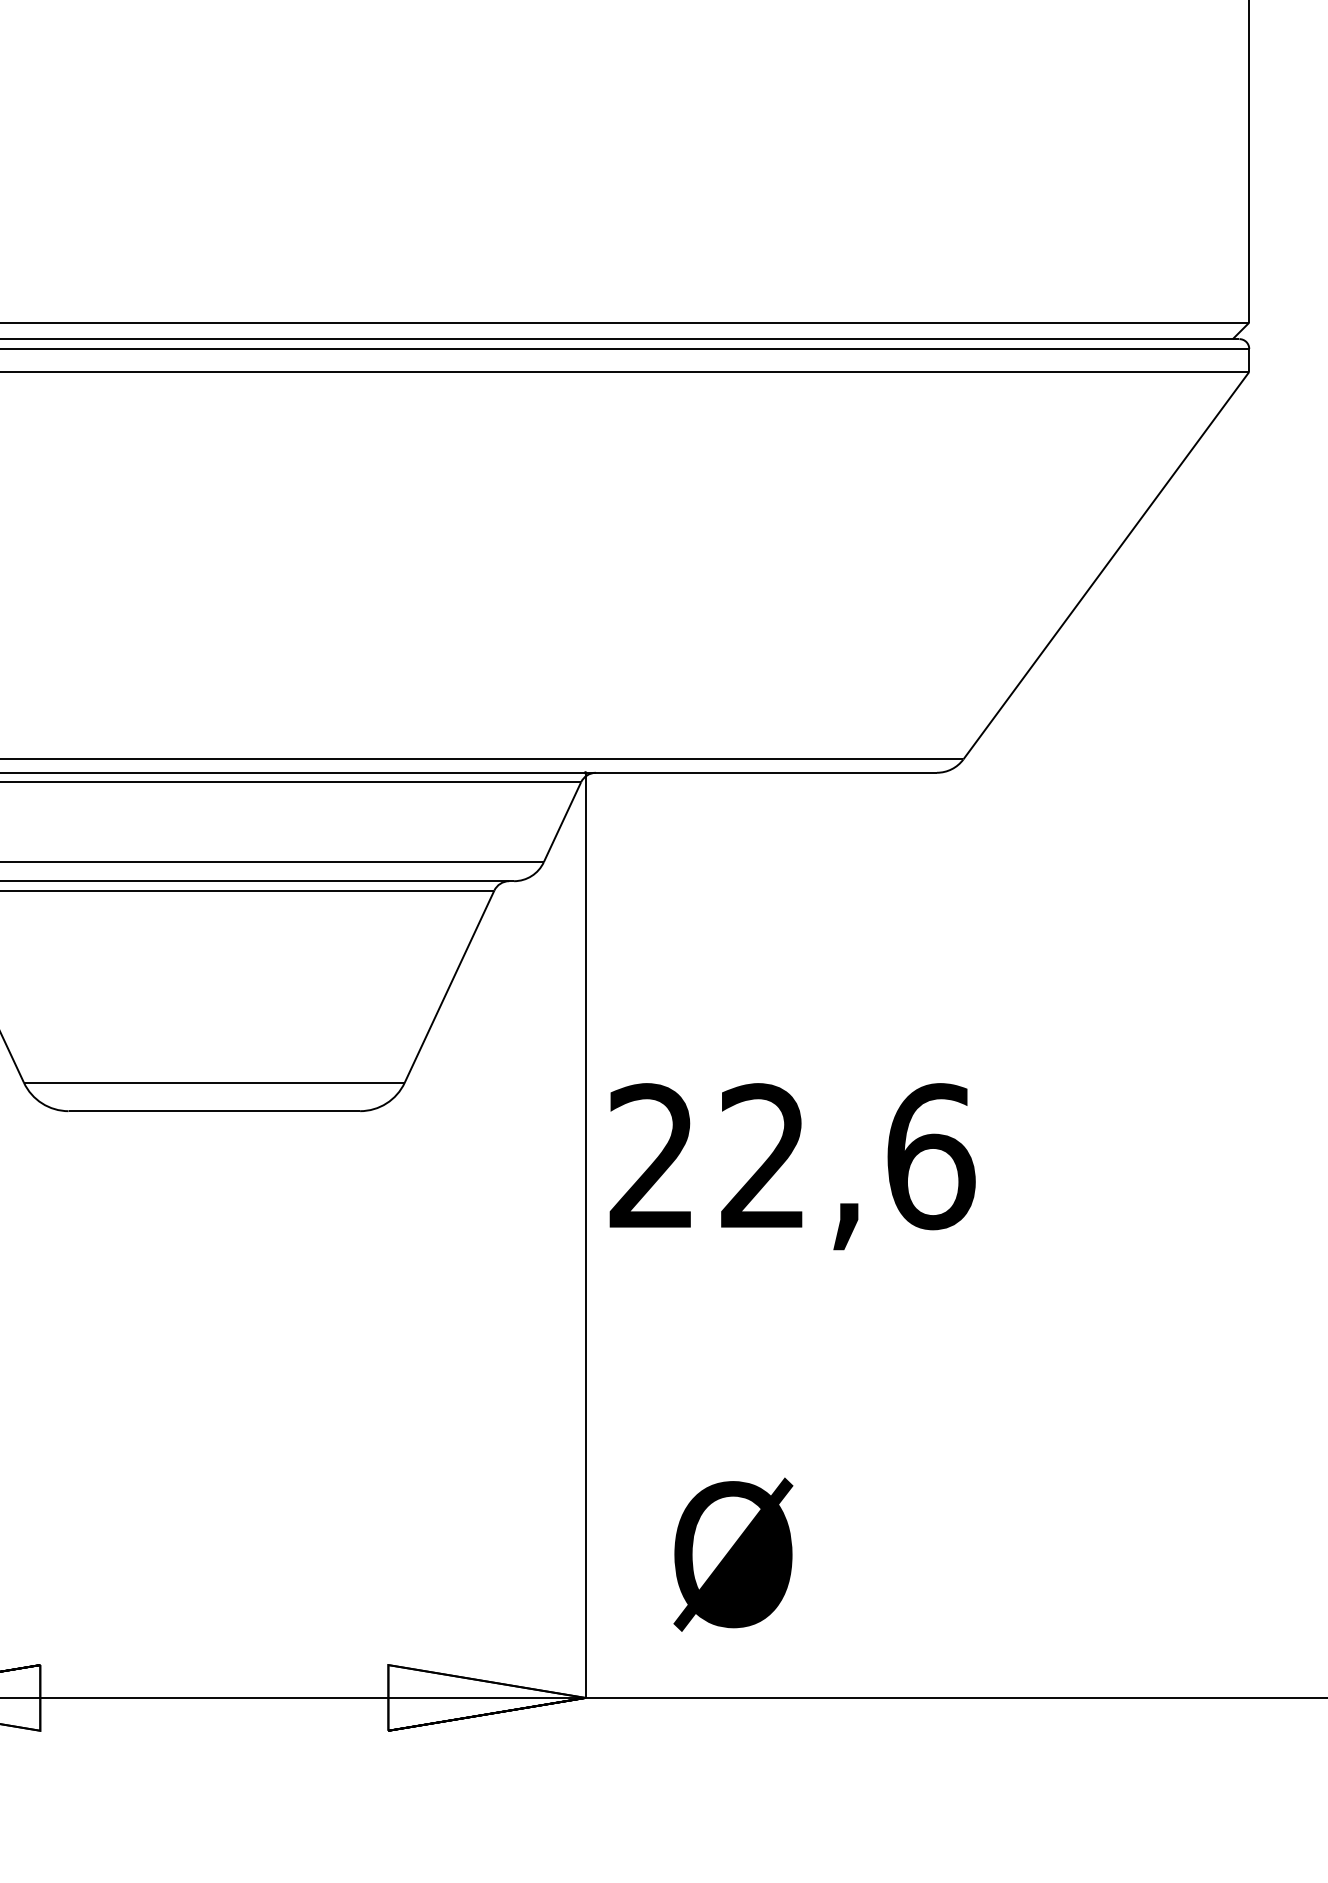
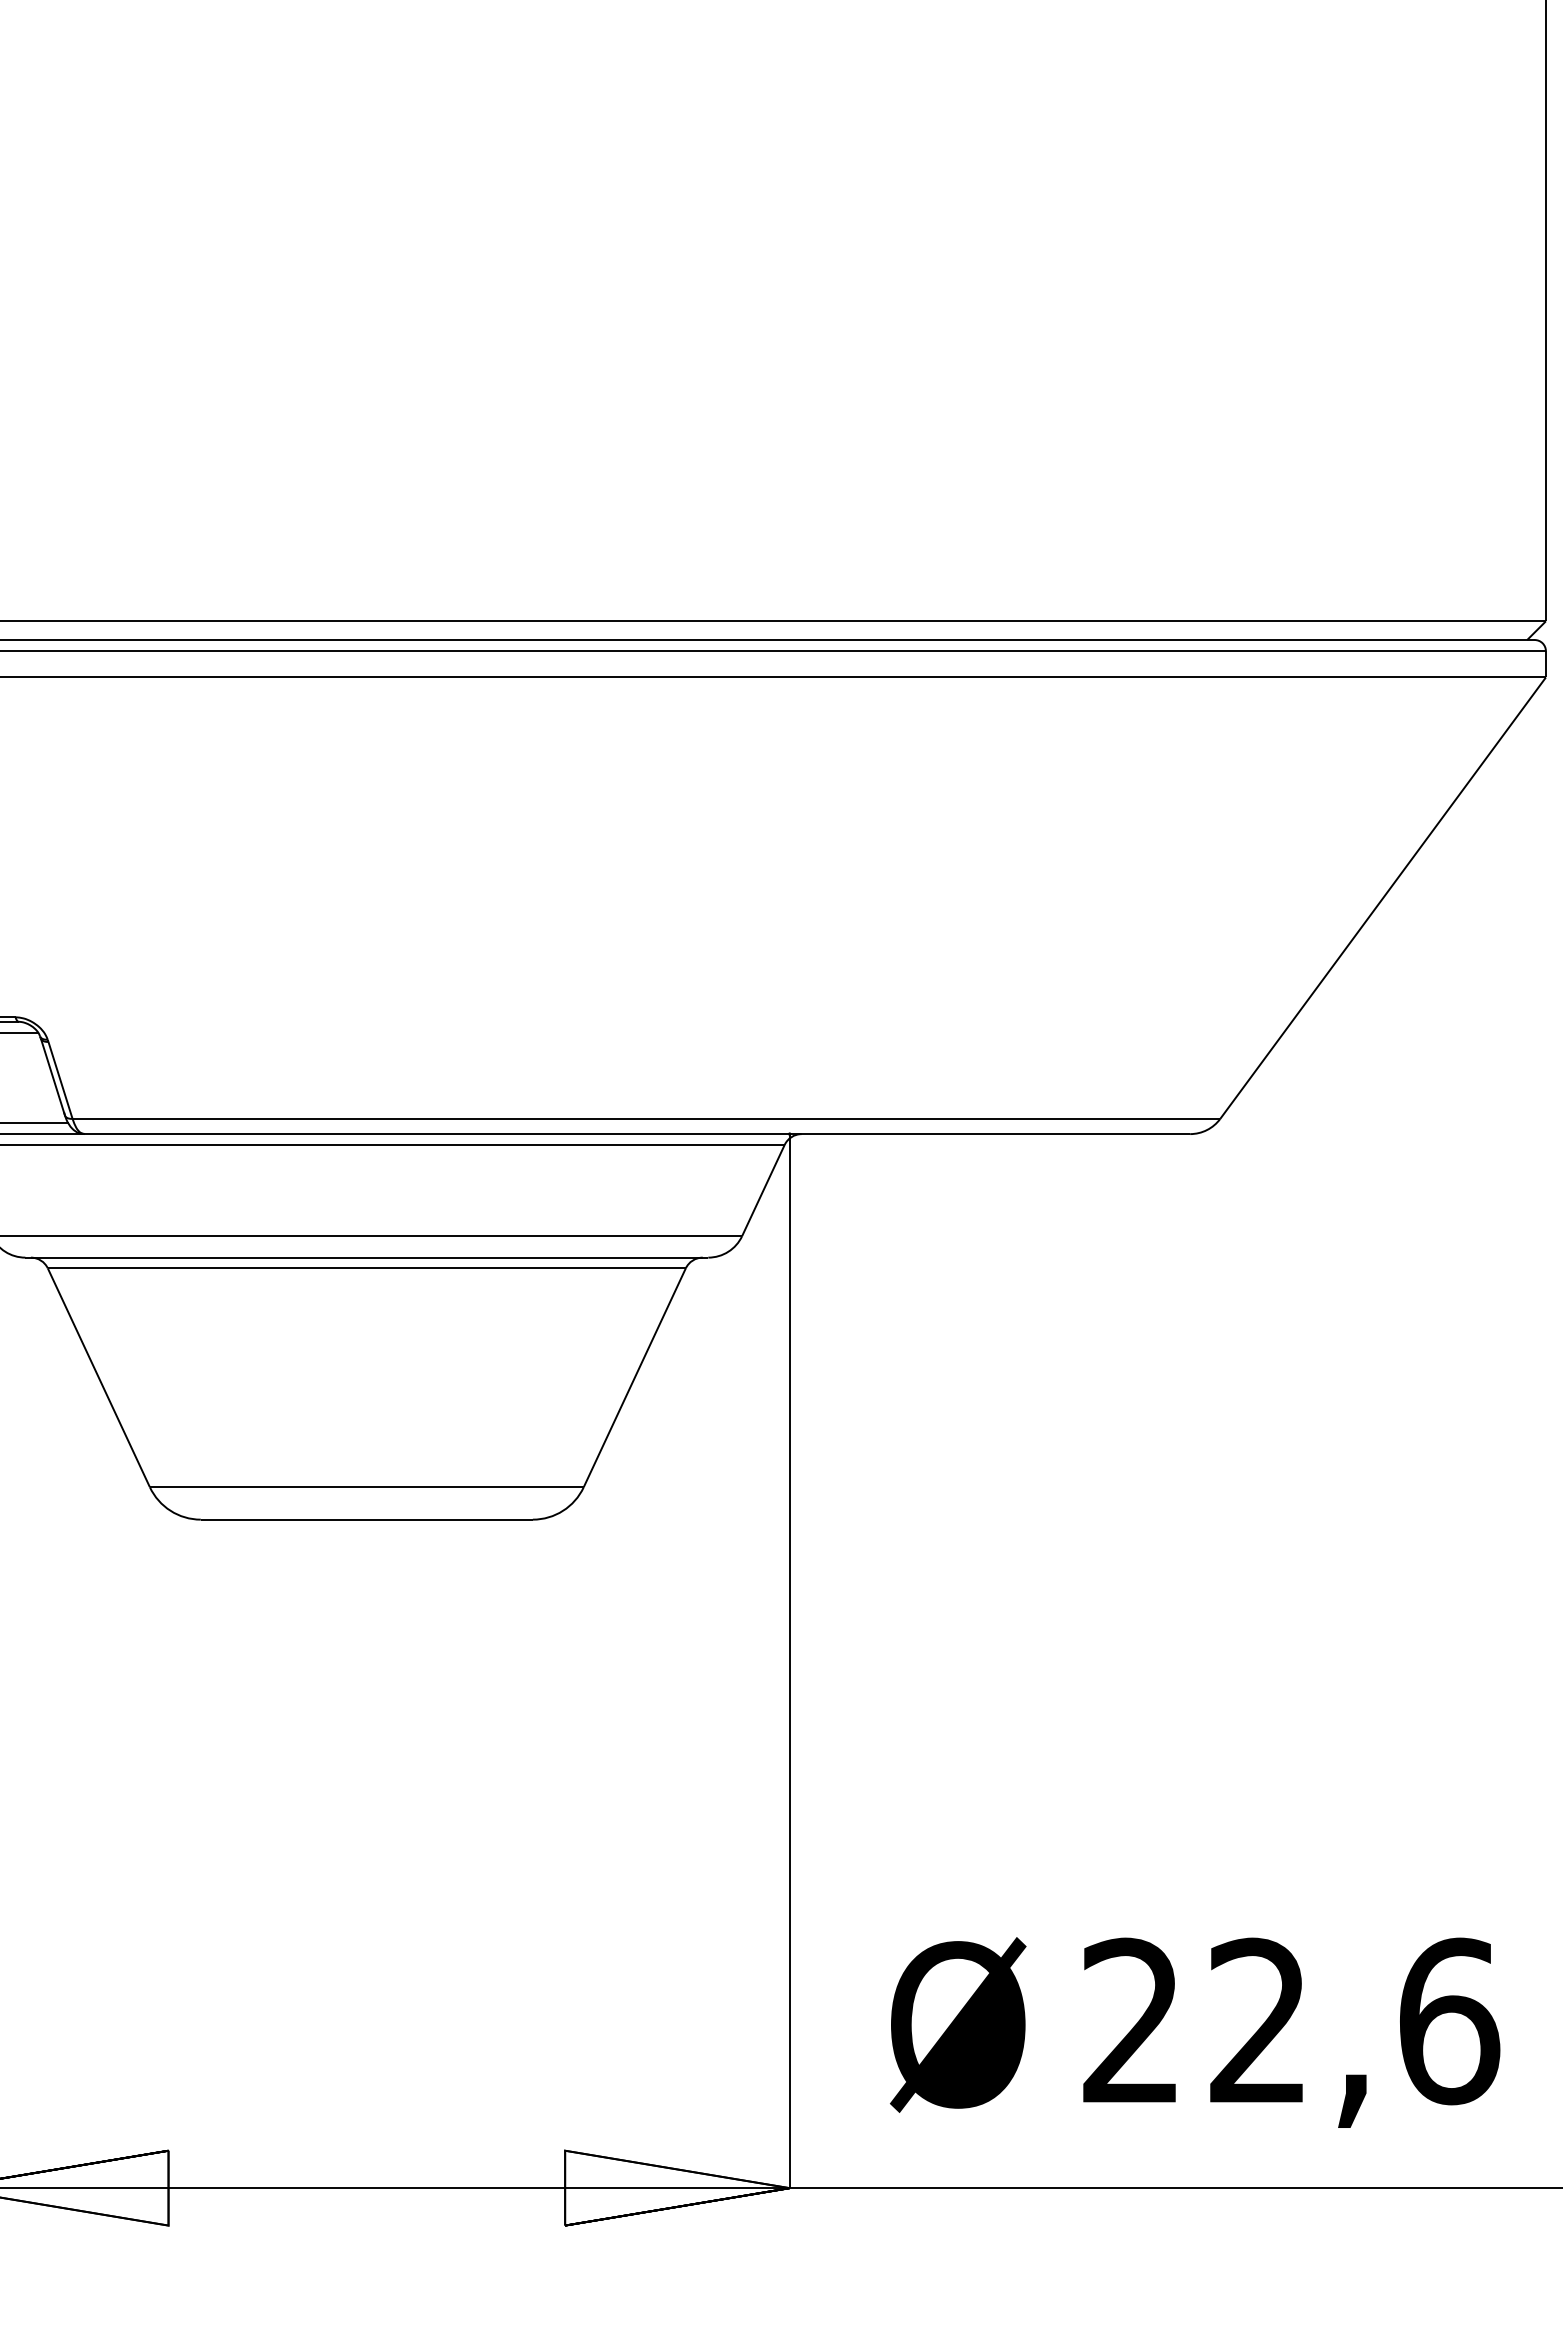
text: (792, 1166) -> (1291, 2032), moved

